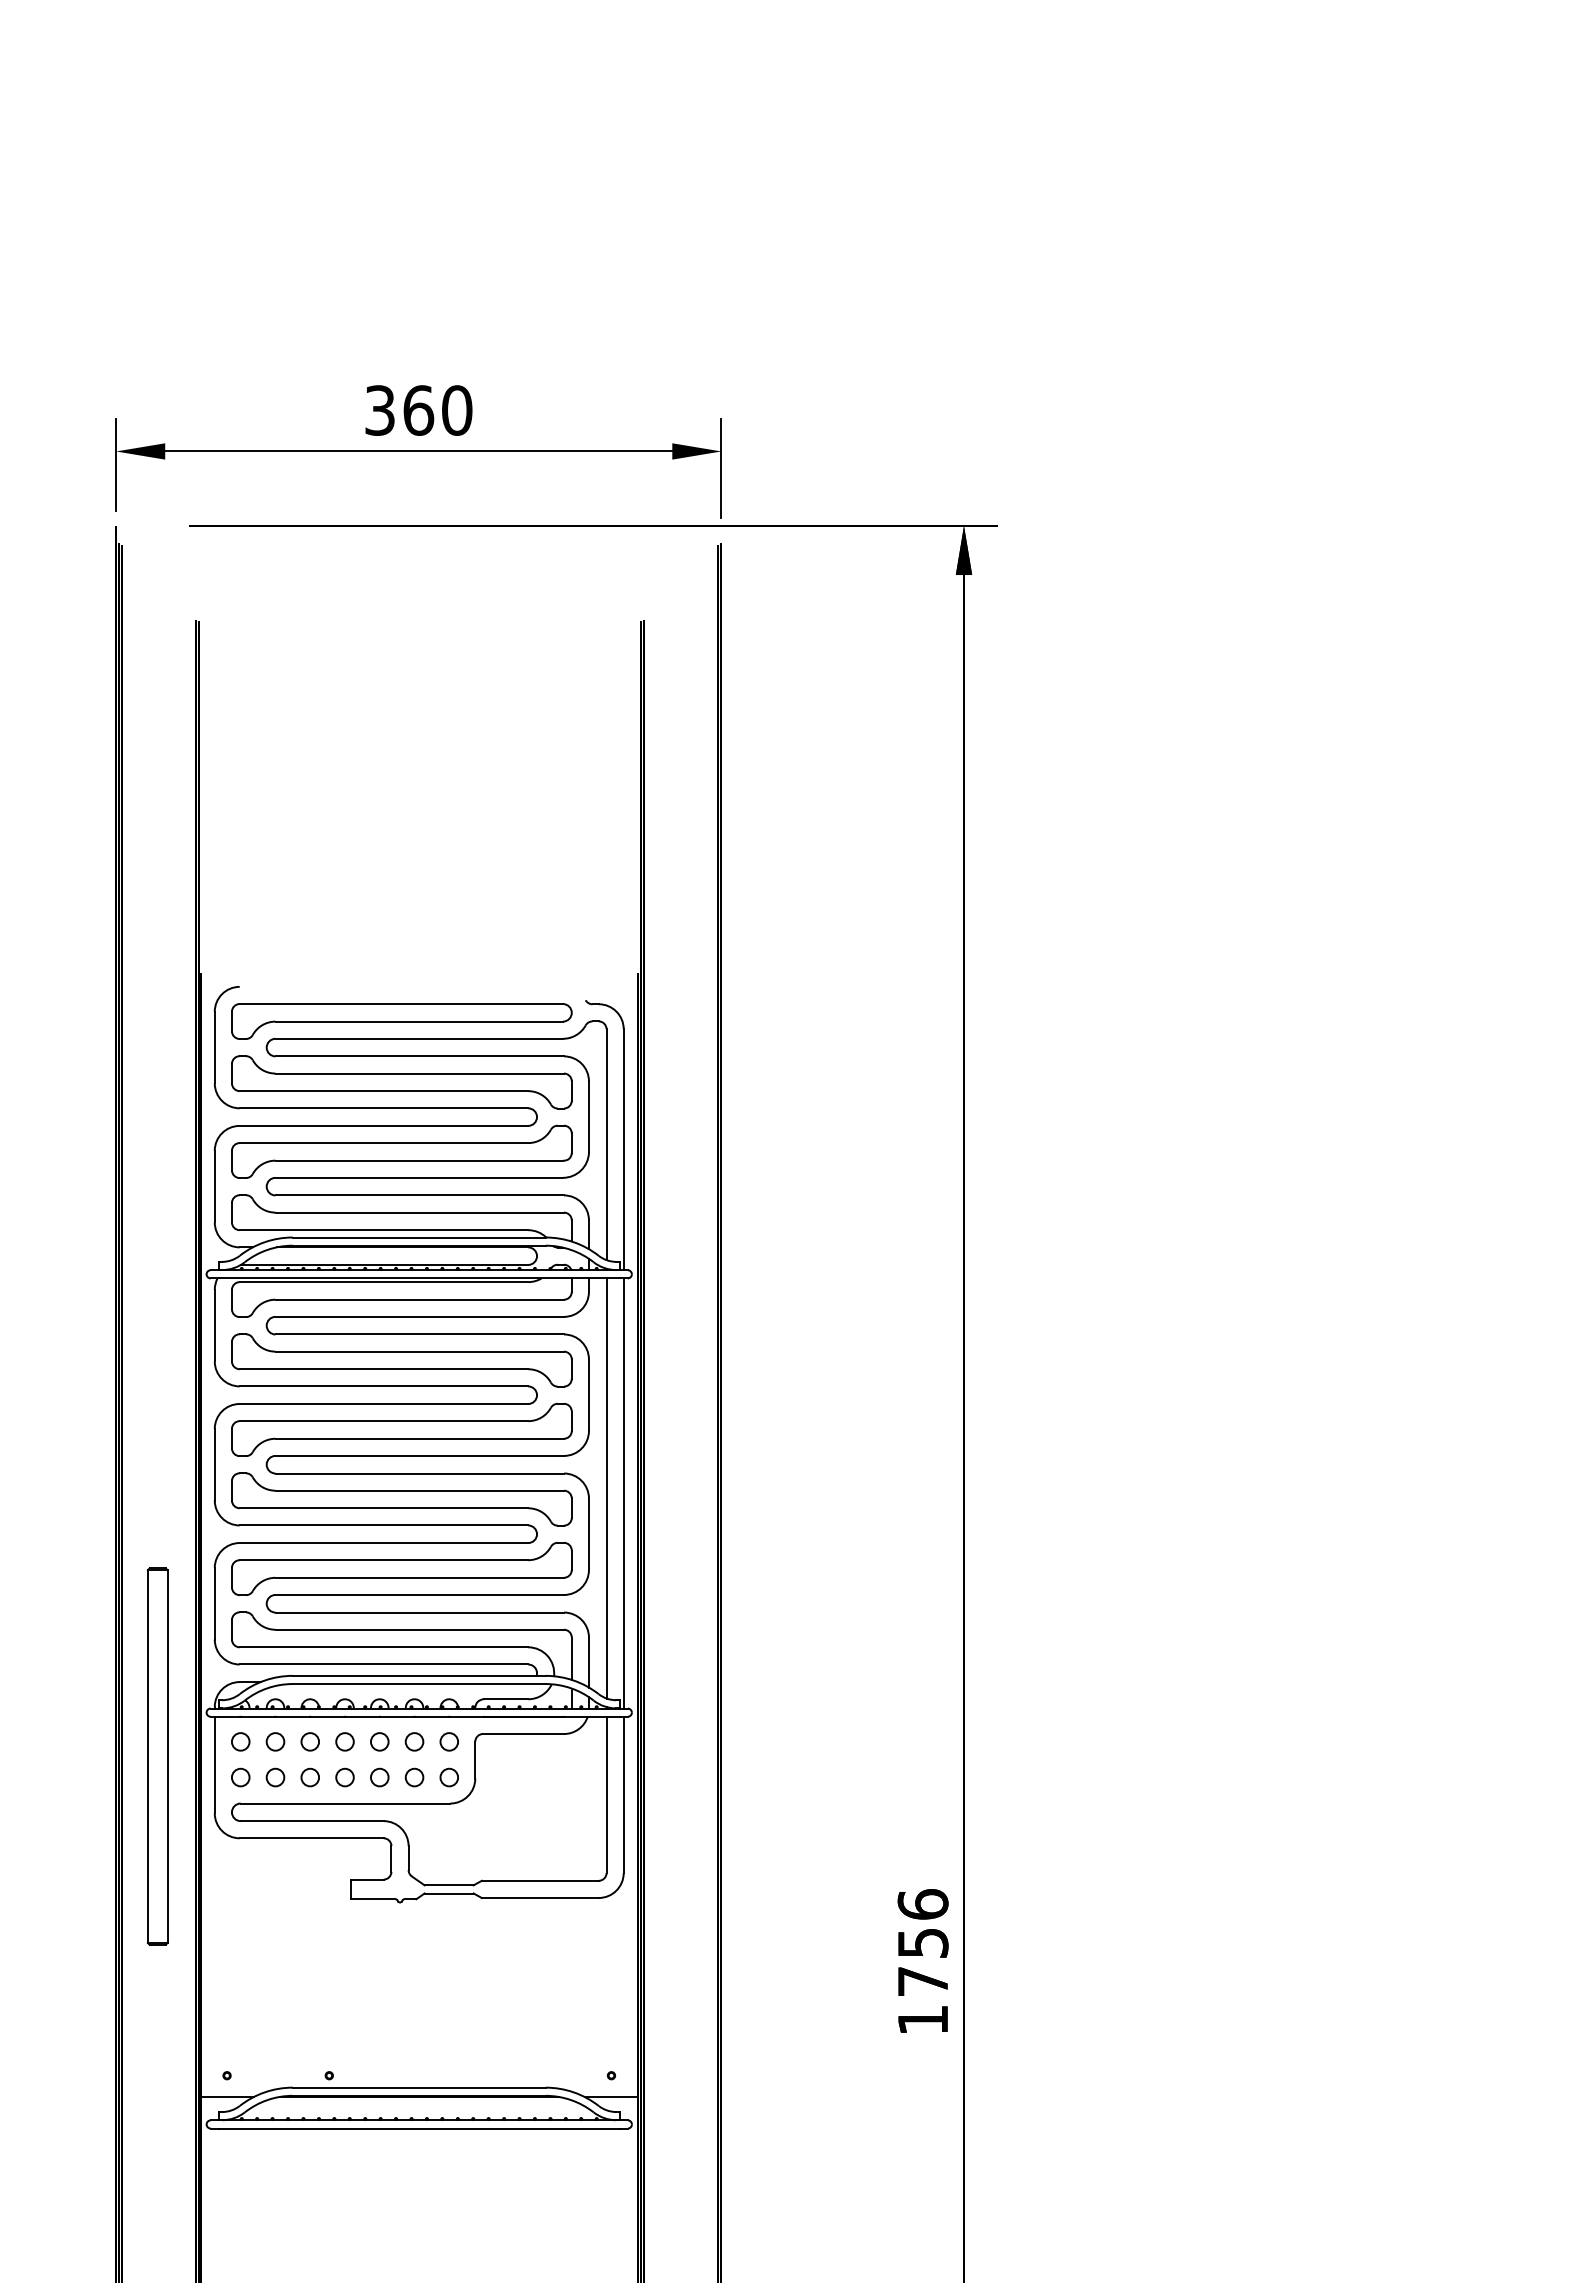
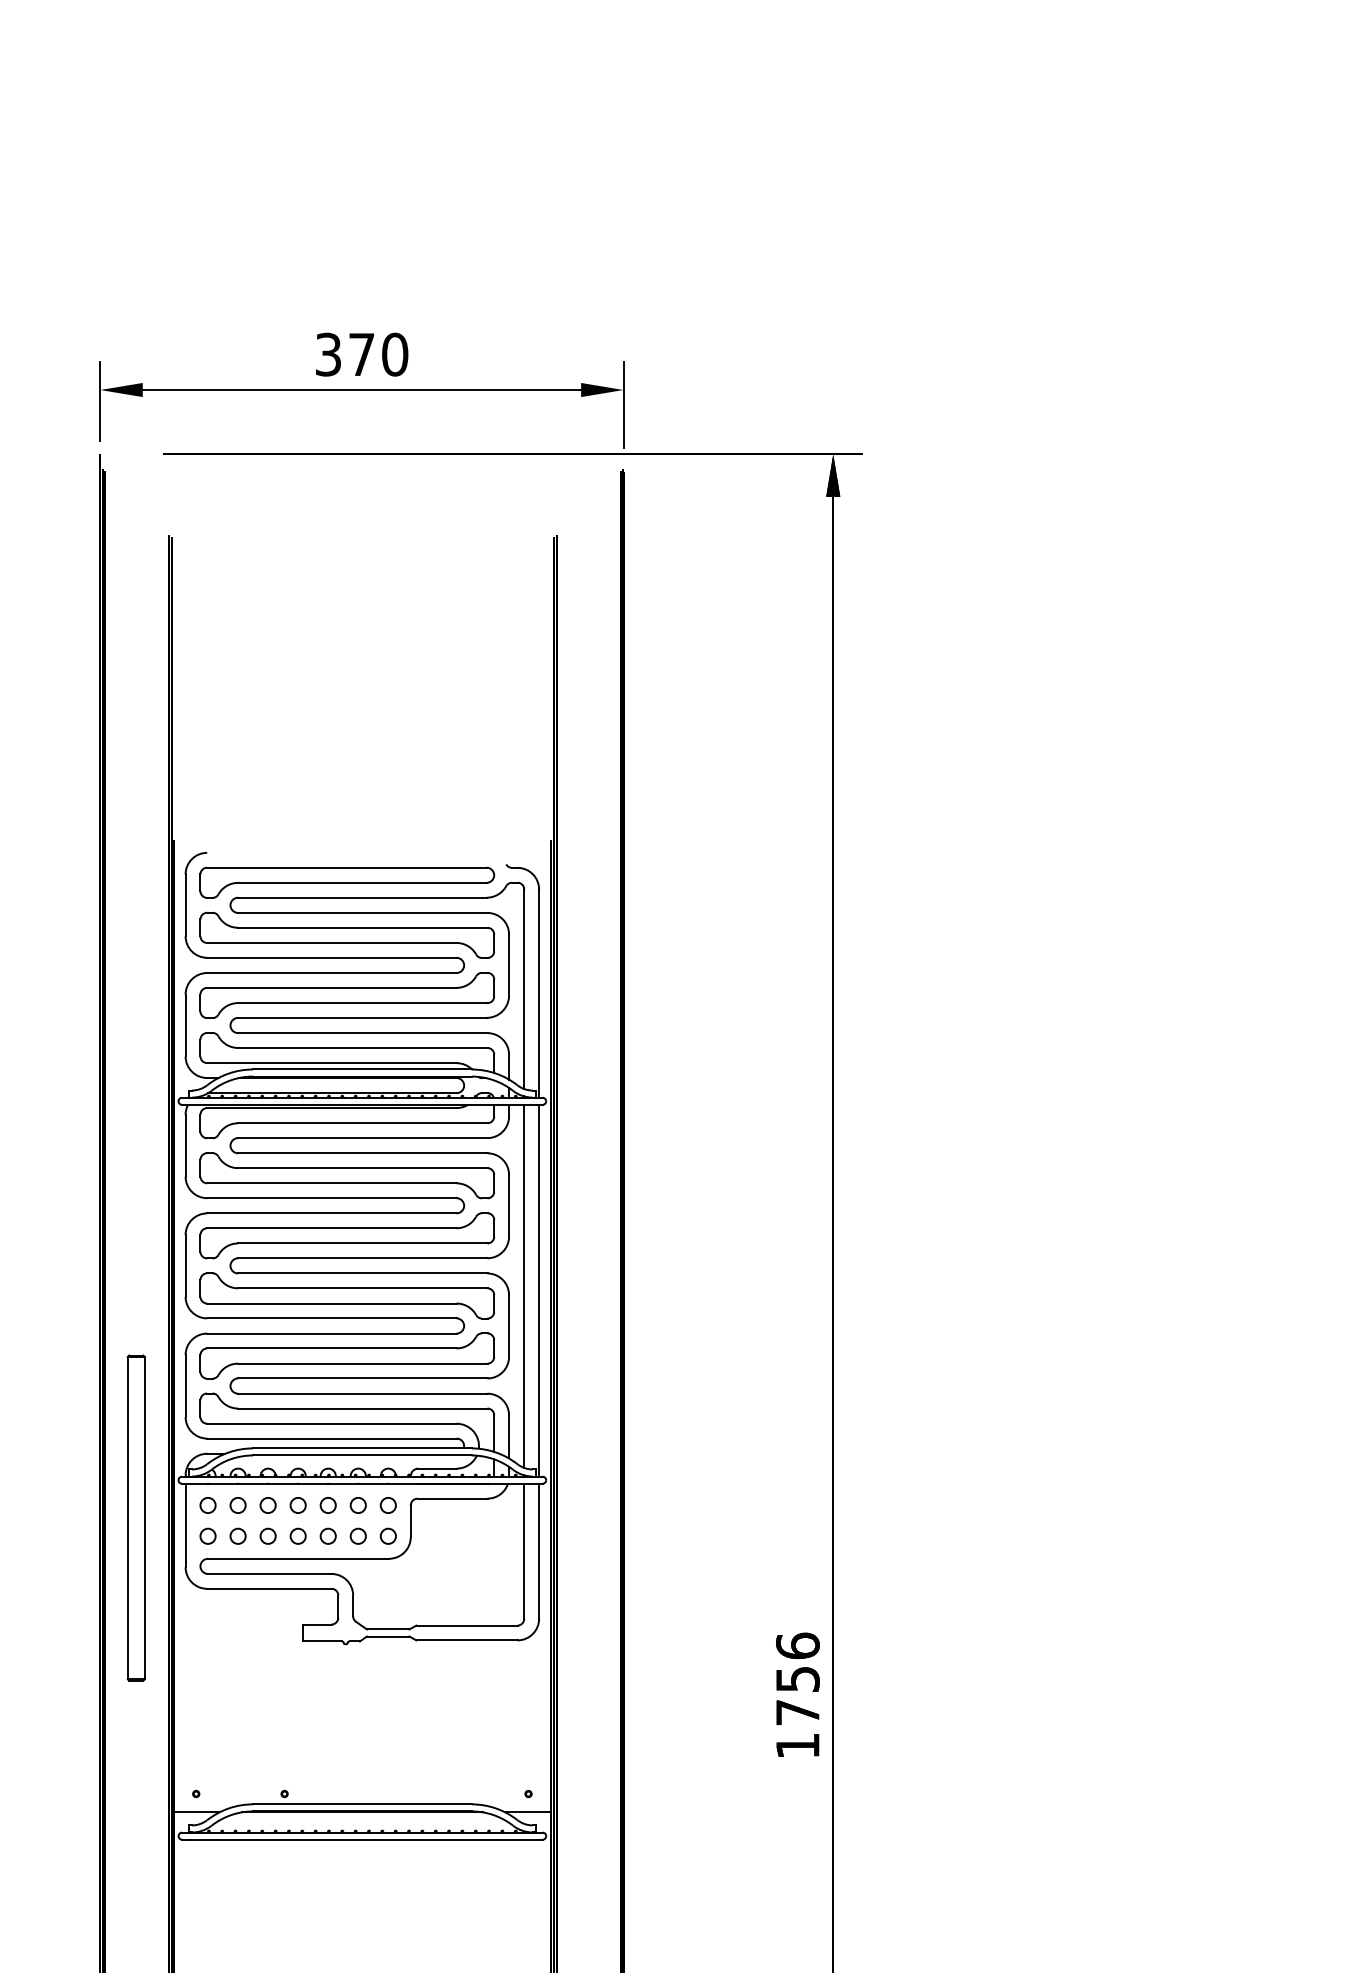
text: (418, 410) -> (361, 354), 360 -> 370

